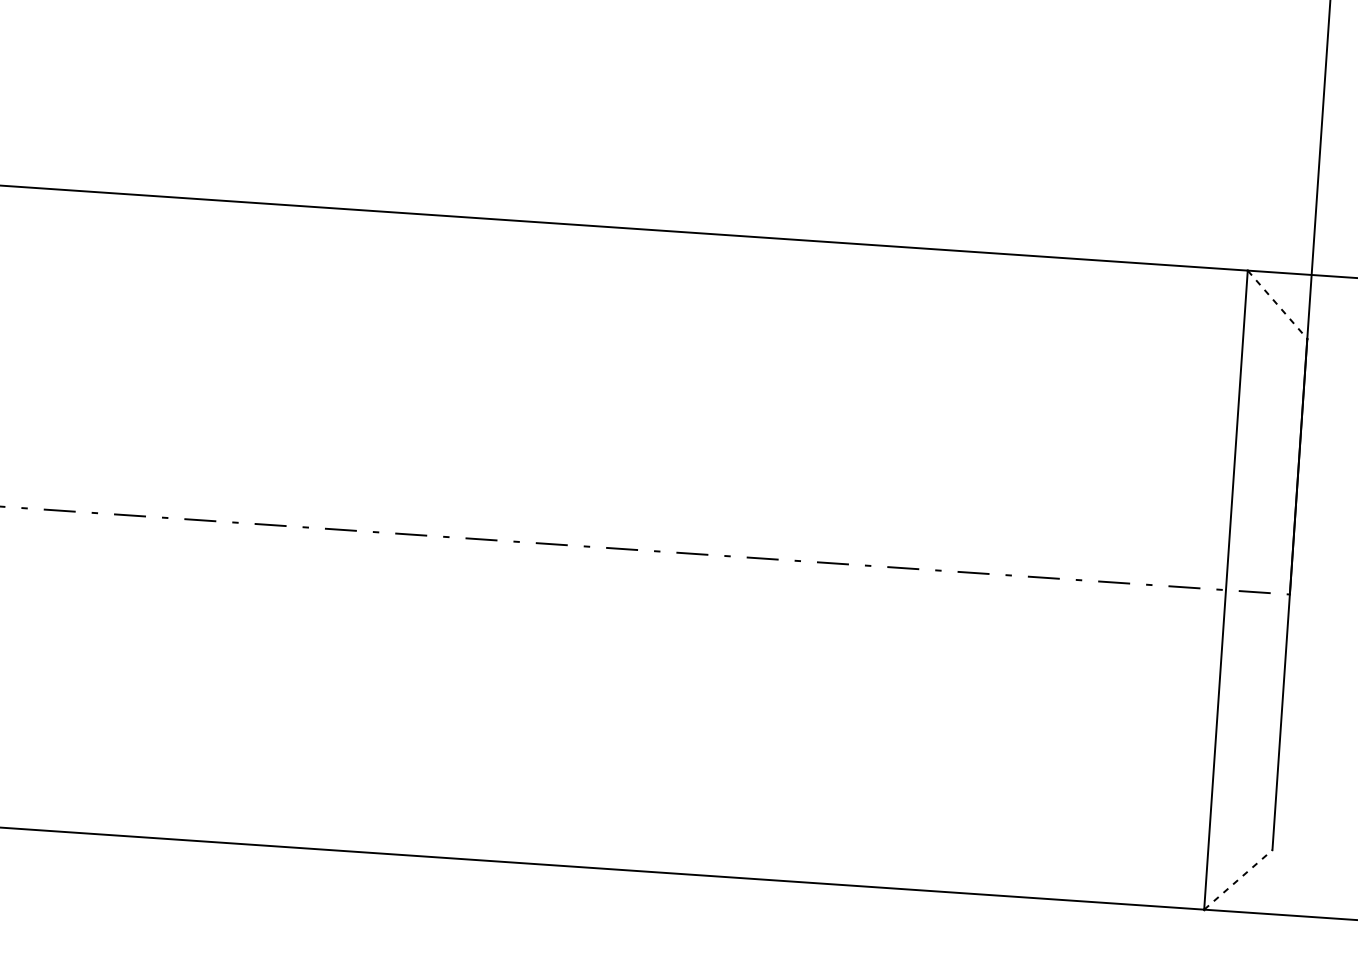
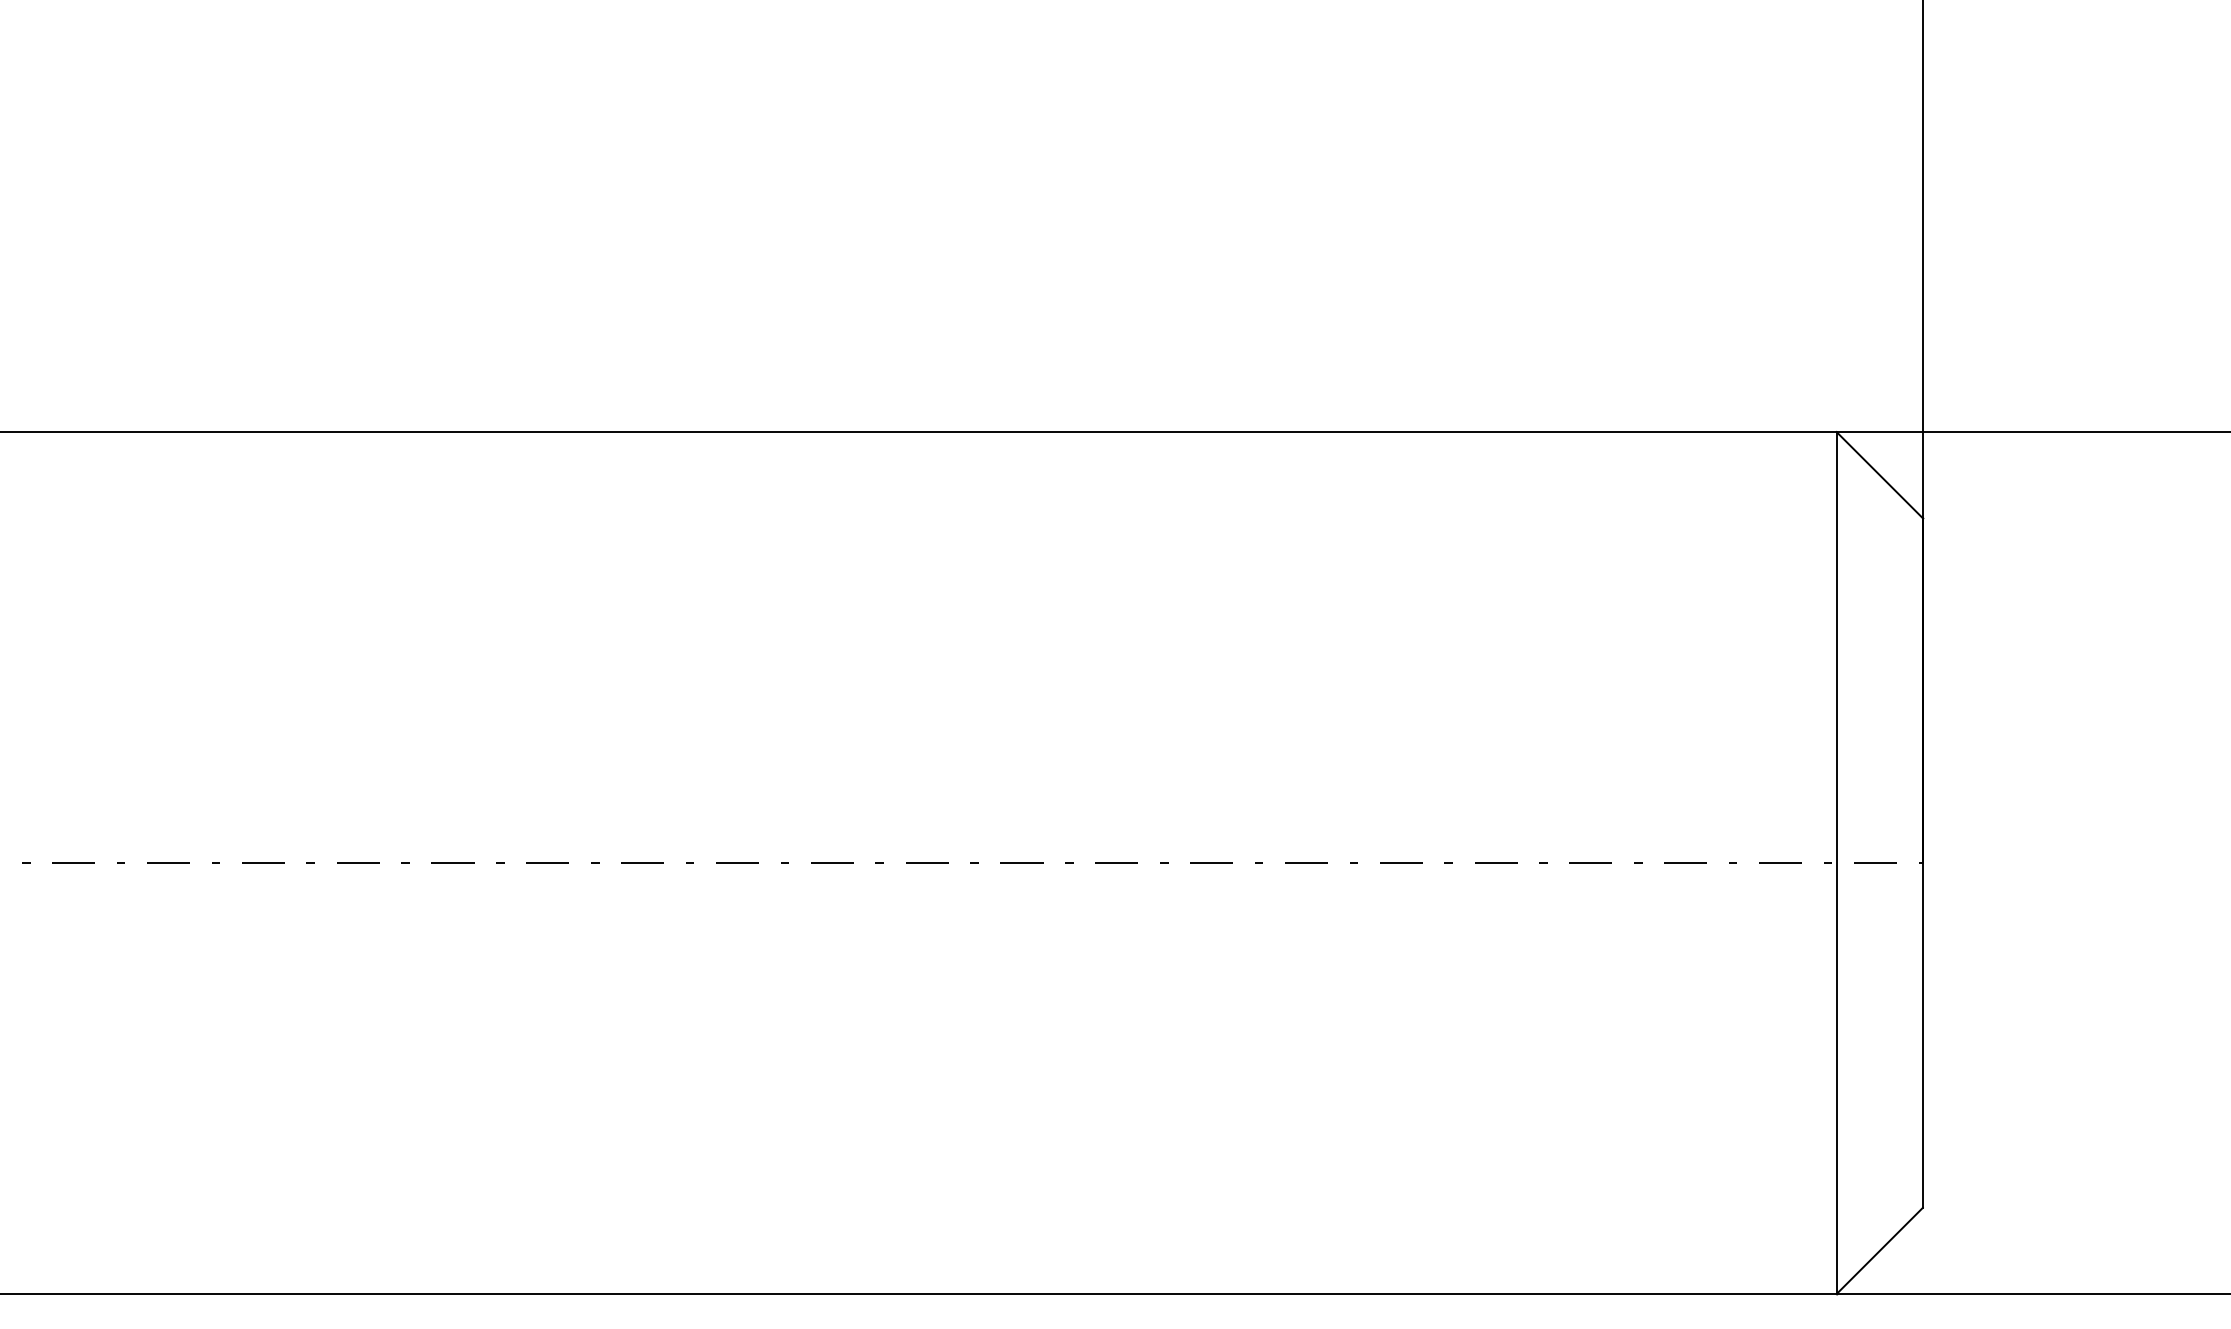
line: (1277, 305) -> (1879, 475), dashed -> solid
line: (1238, 880) -> (1879, 1251), dashed -> solid

